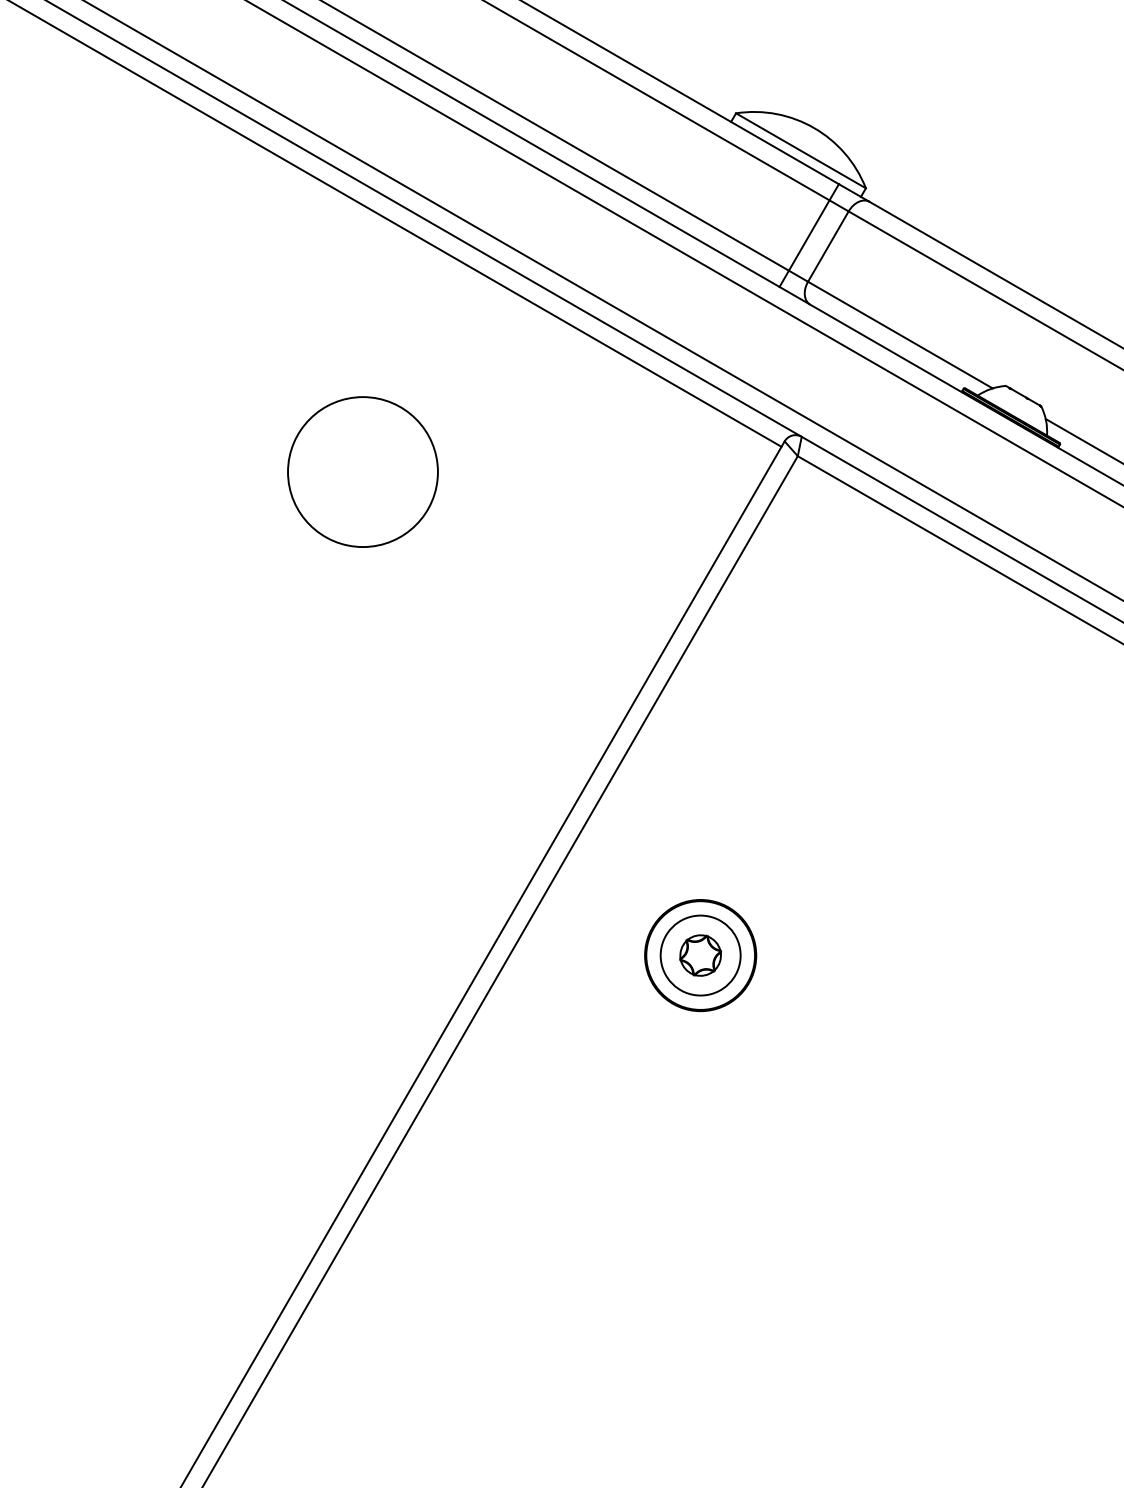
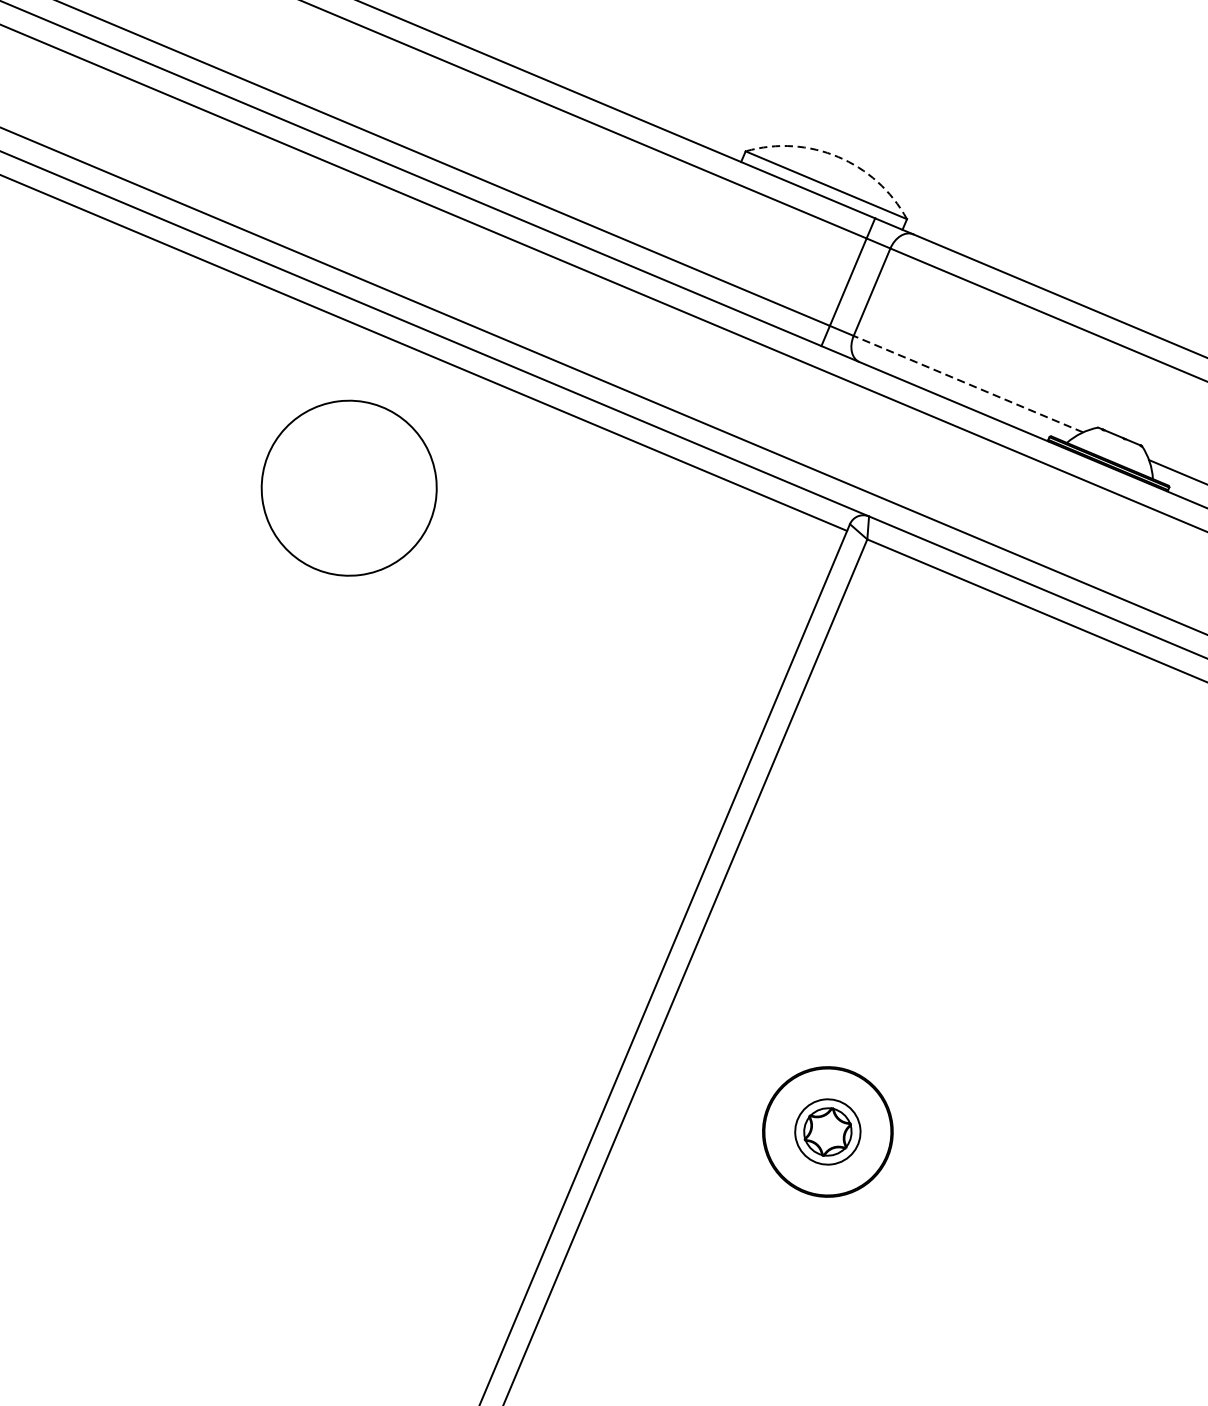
arc: (814, 128) -> (838, 157), solid -> dashed
line: (900, 335) -> (968, 384), solid -> dashed
circle: (362, 471) -> (348, 487), moved
circle: (700, 955) -> (827, 1131), size x0.7

